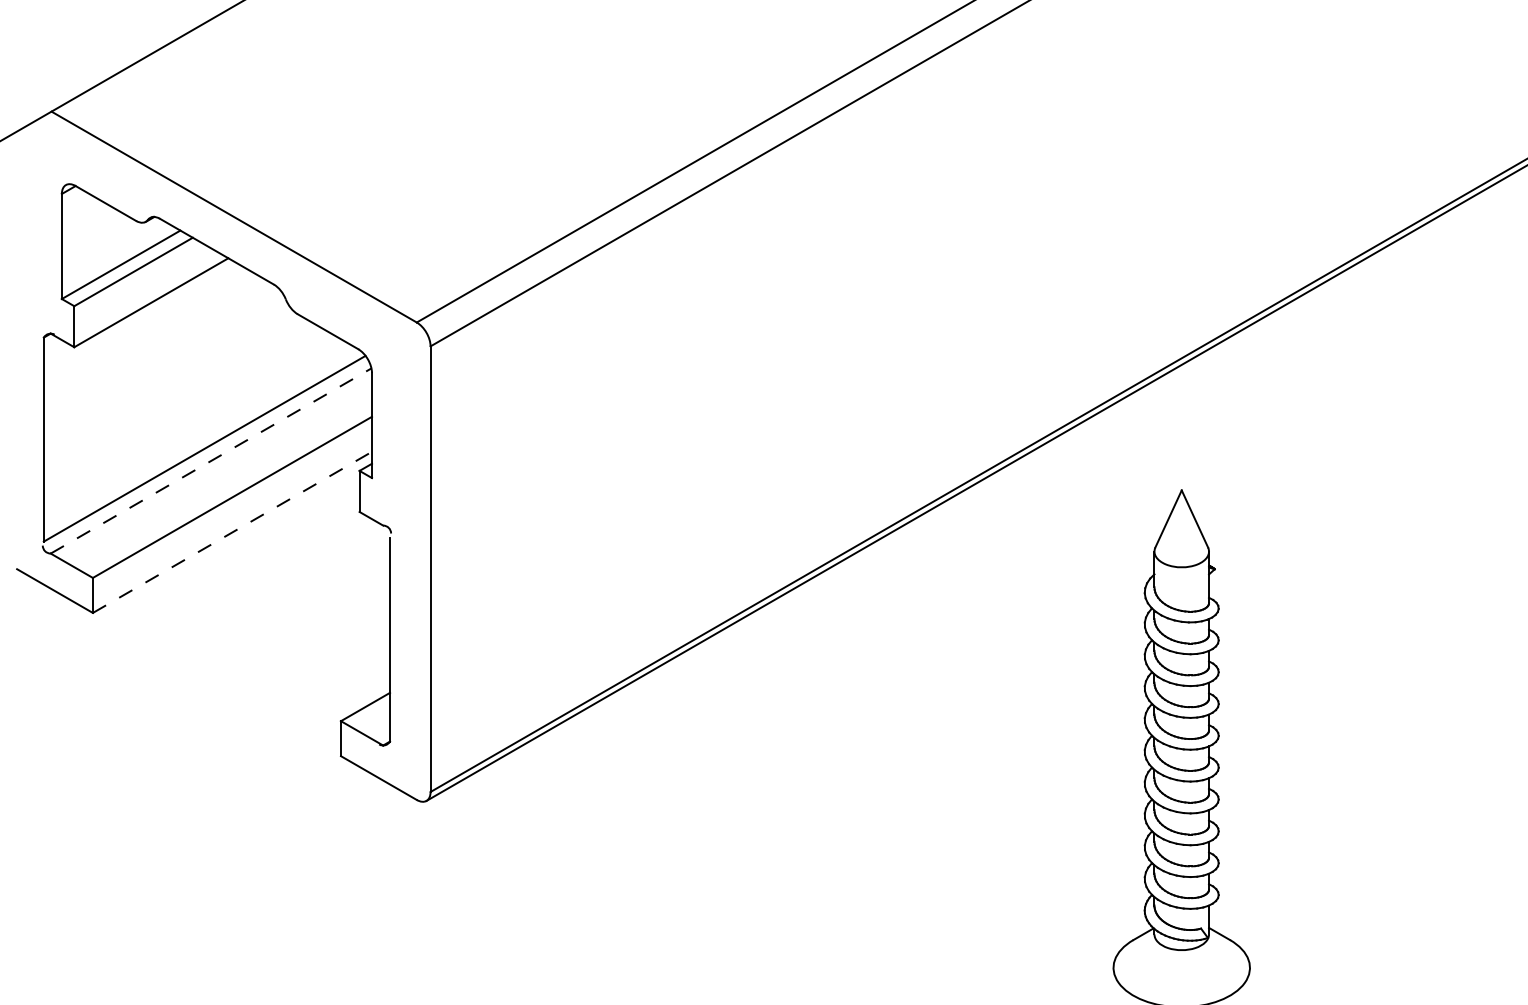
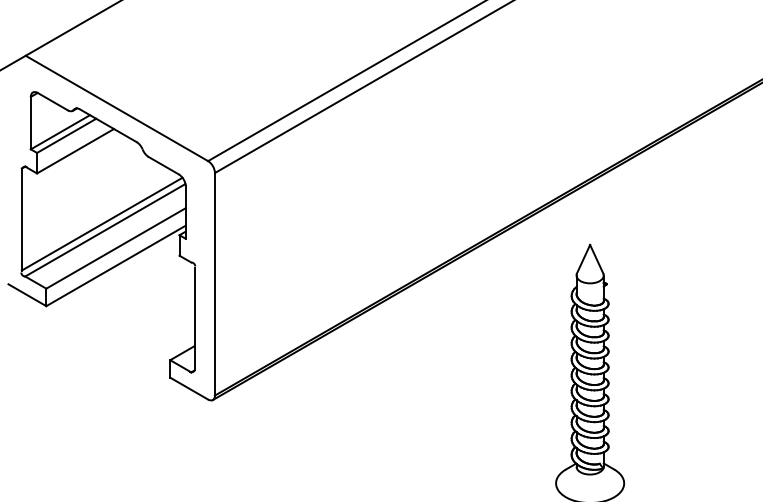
line: (211, 461) -> (105, 230), dashed -> solid
line: (233, 531) -> (116, 265), dashed -> solid

